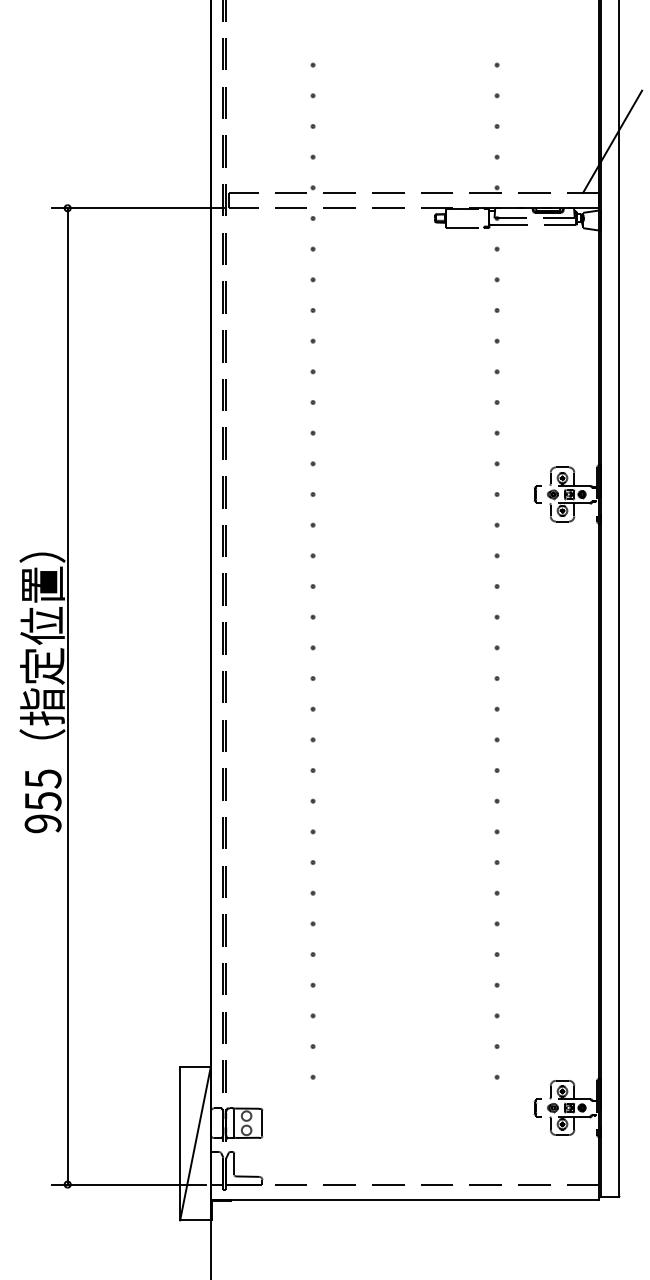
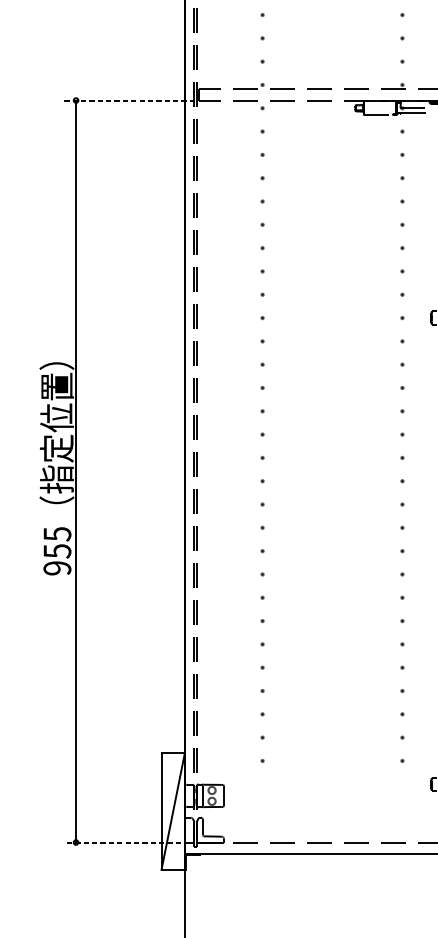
line: (138, 208) -> (129, 100), solid -> dashed
line: (129, 1184) -> (123, 842), solid -> dashed

